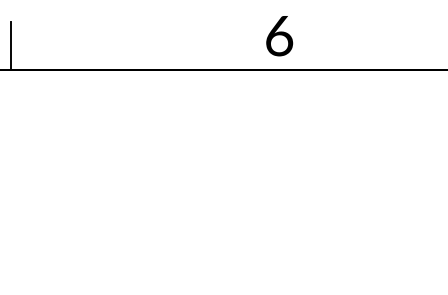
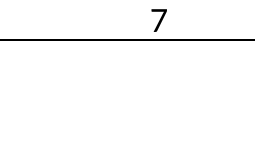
text: (278, 35) -> (158, 20), 6 -> 7
line: (11, 44) -> (6, 25), removed

